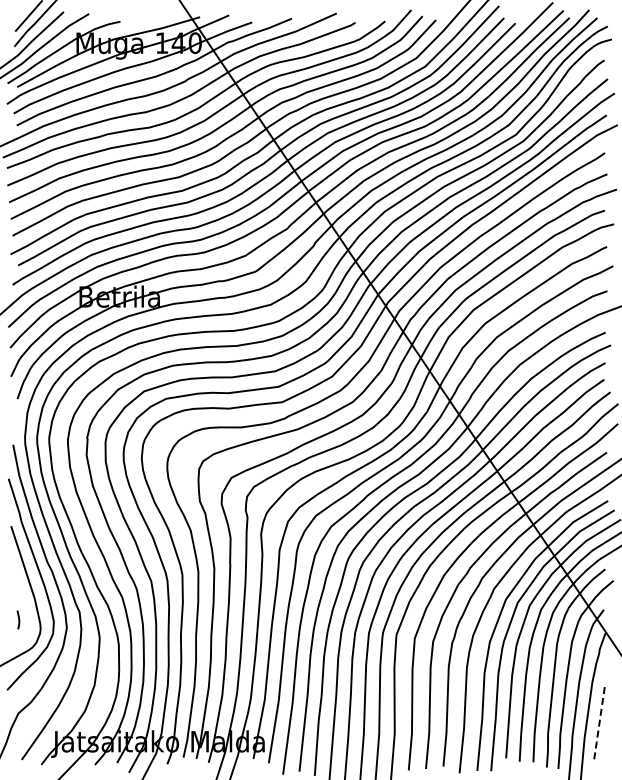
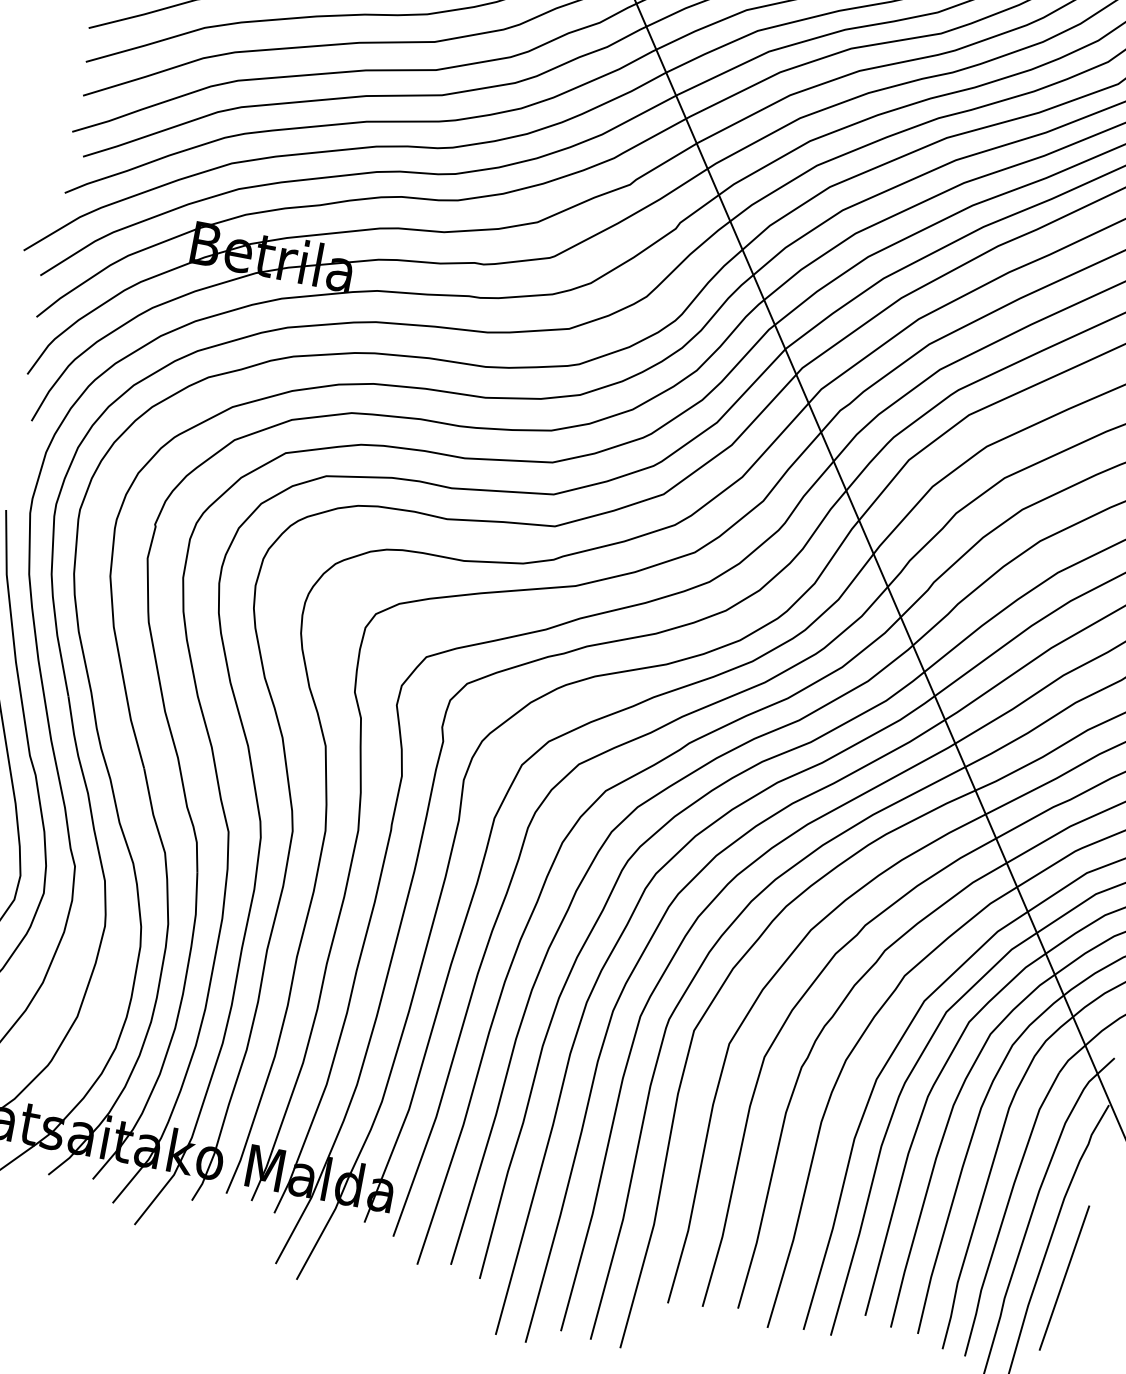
line: (599, 721) -> (1064, 1277), dashed -> solid

